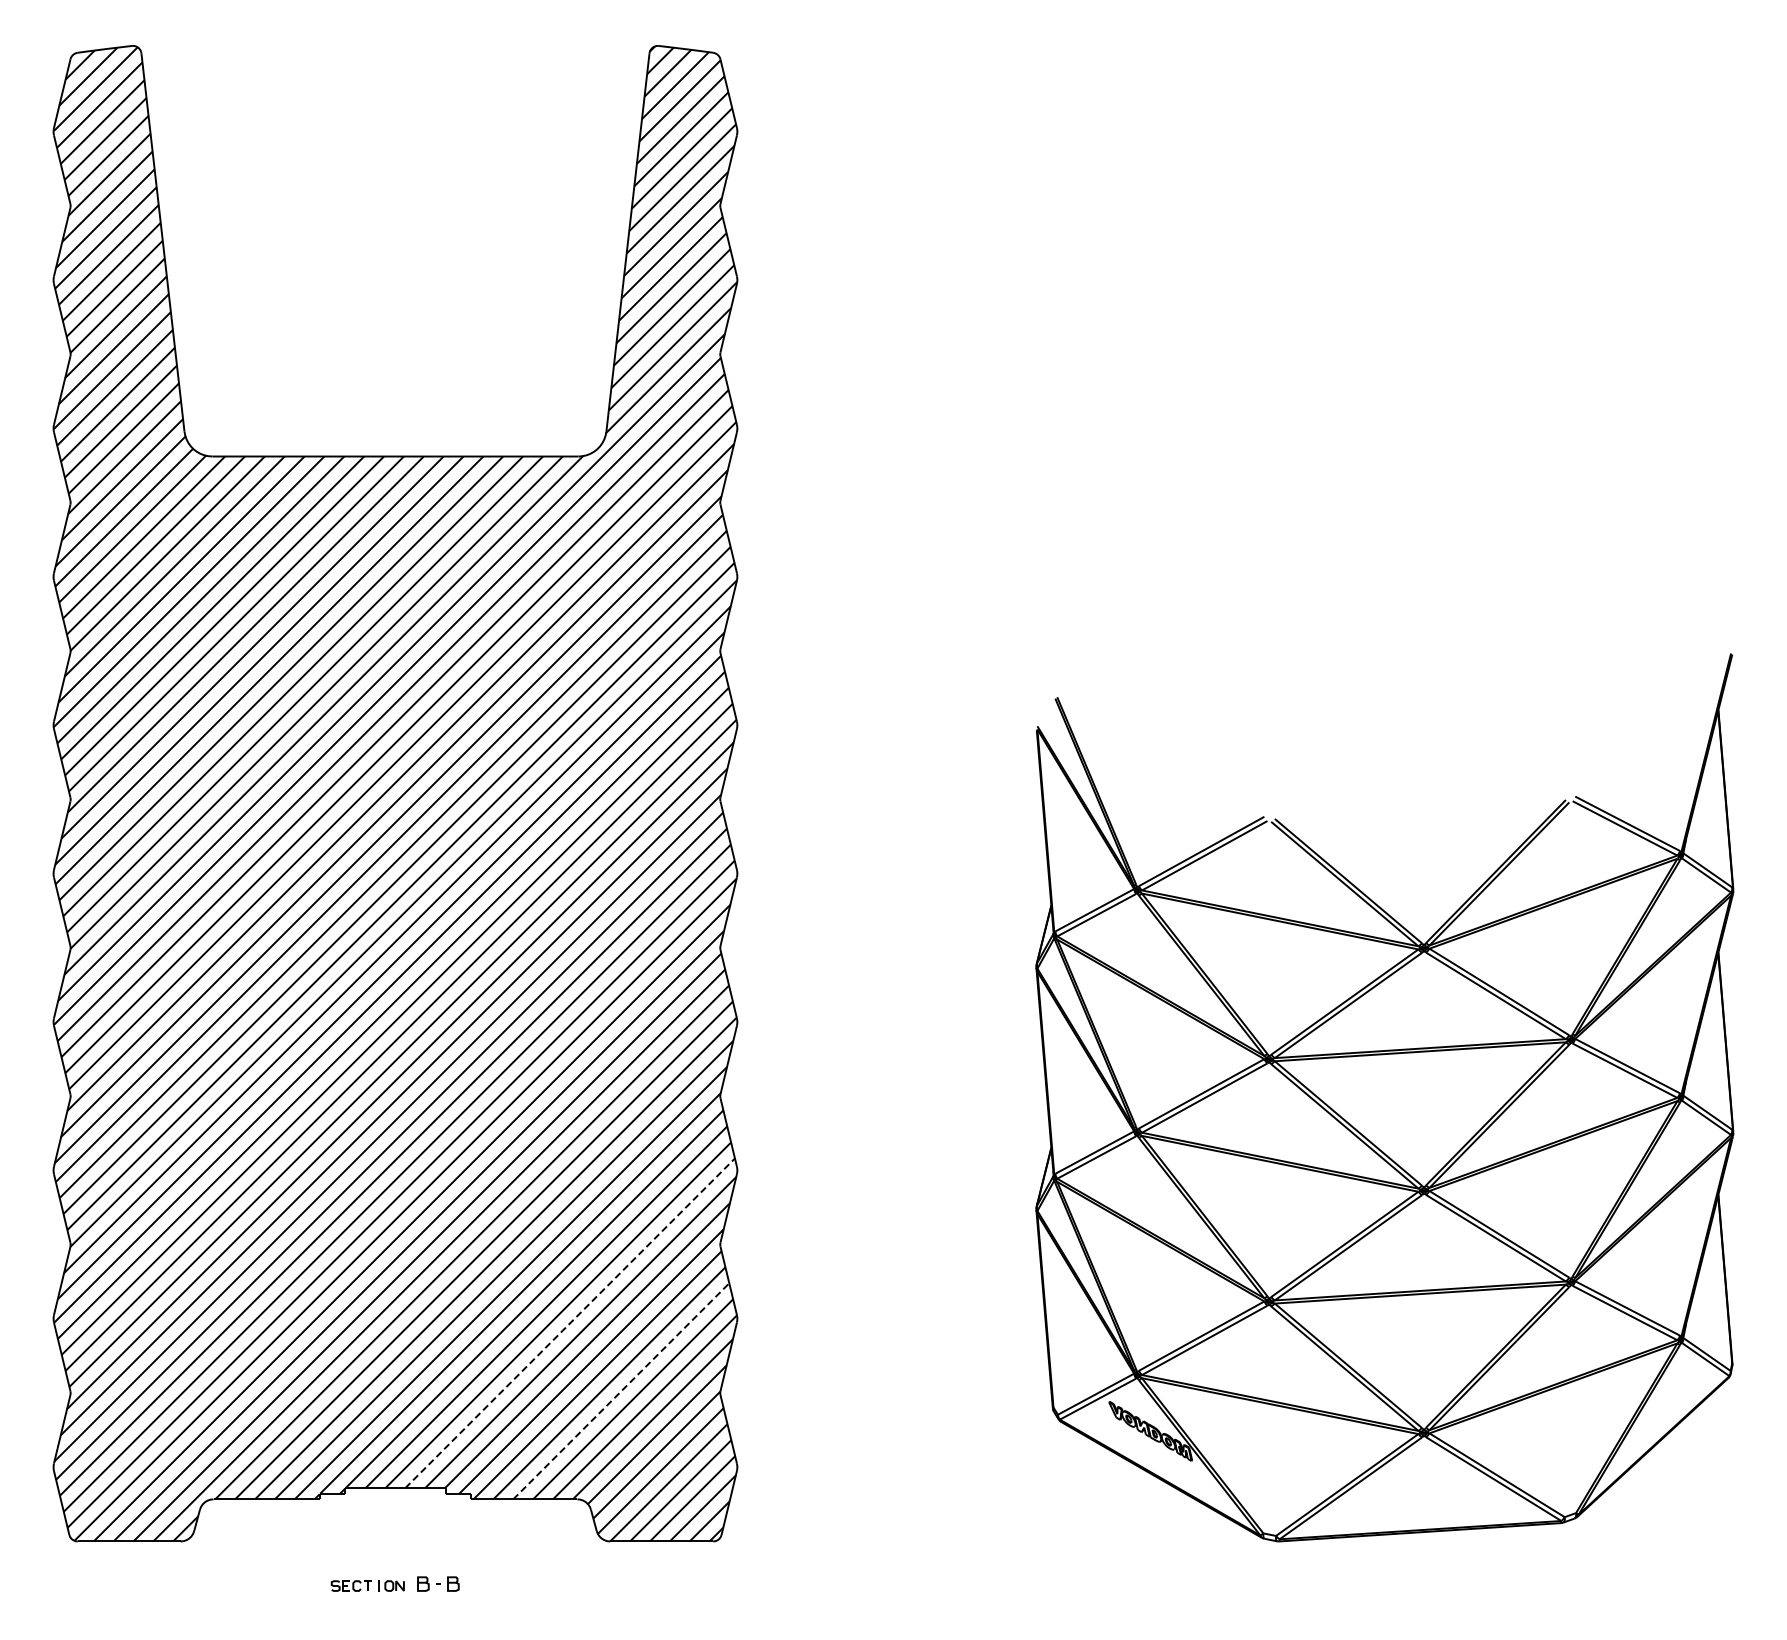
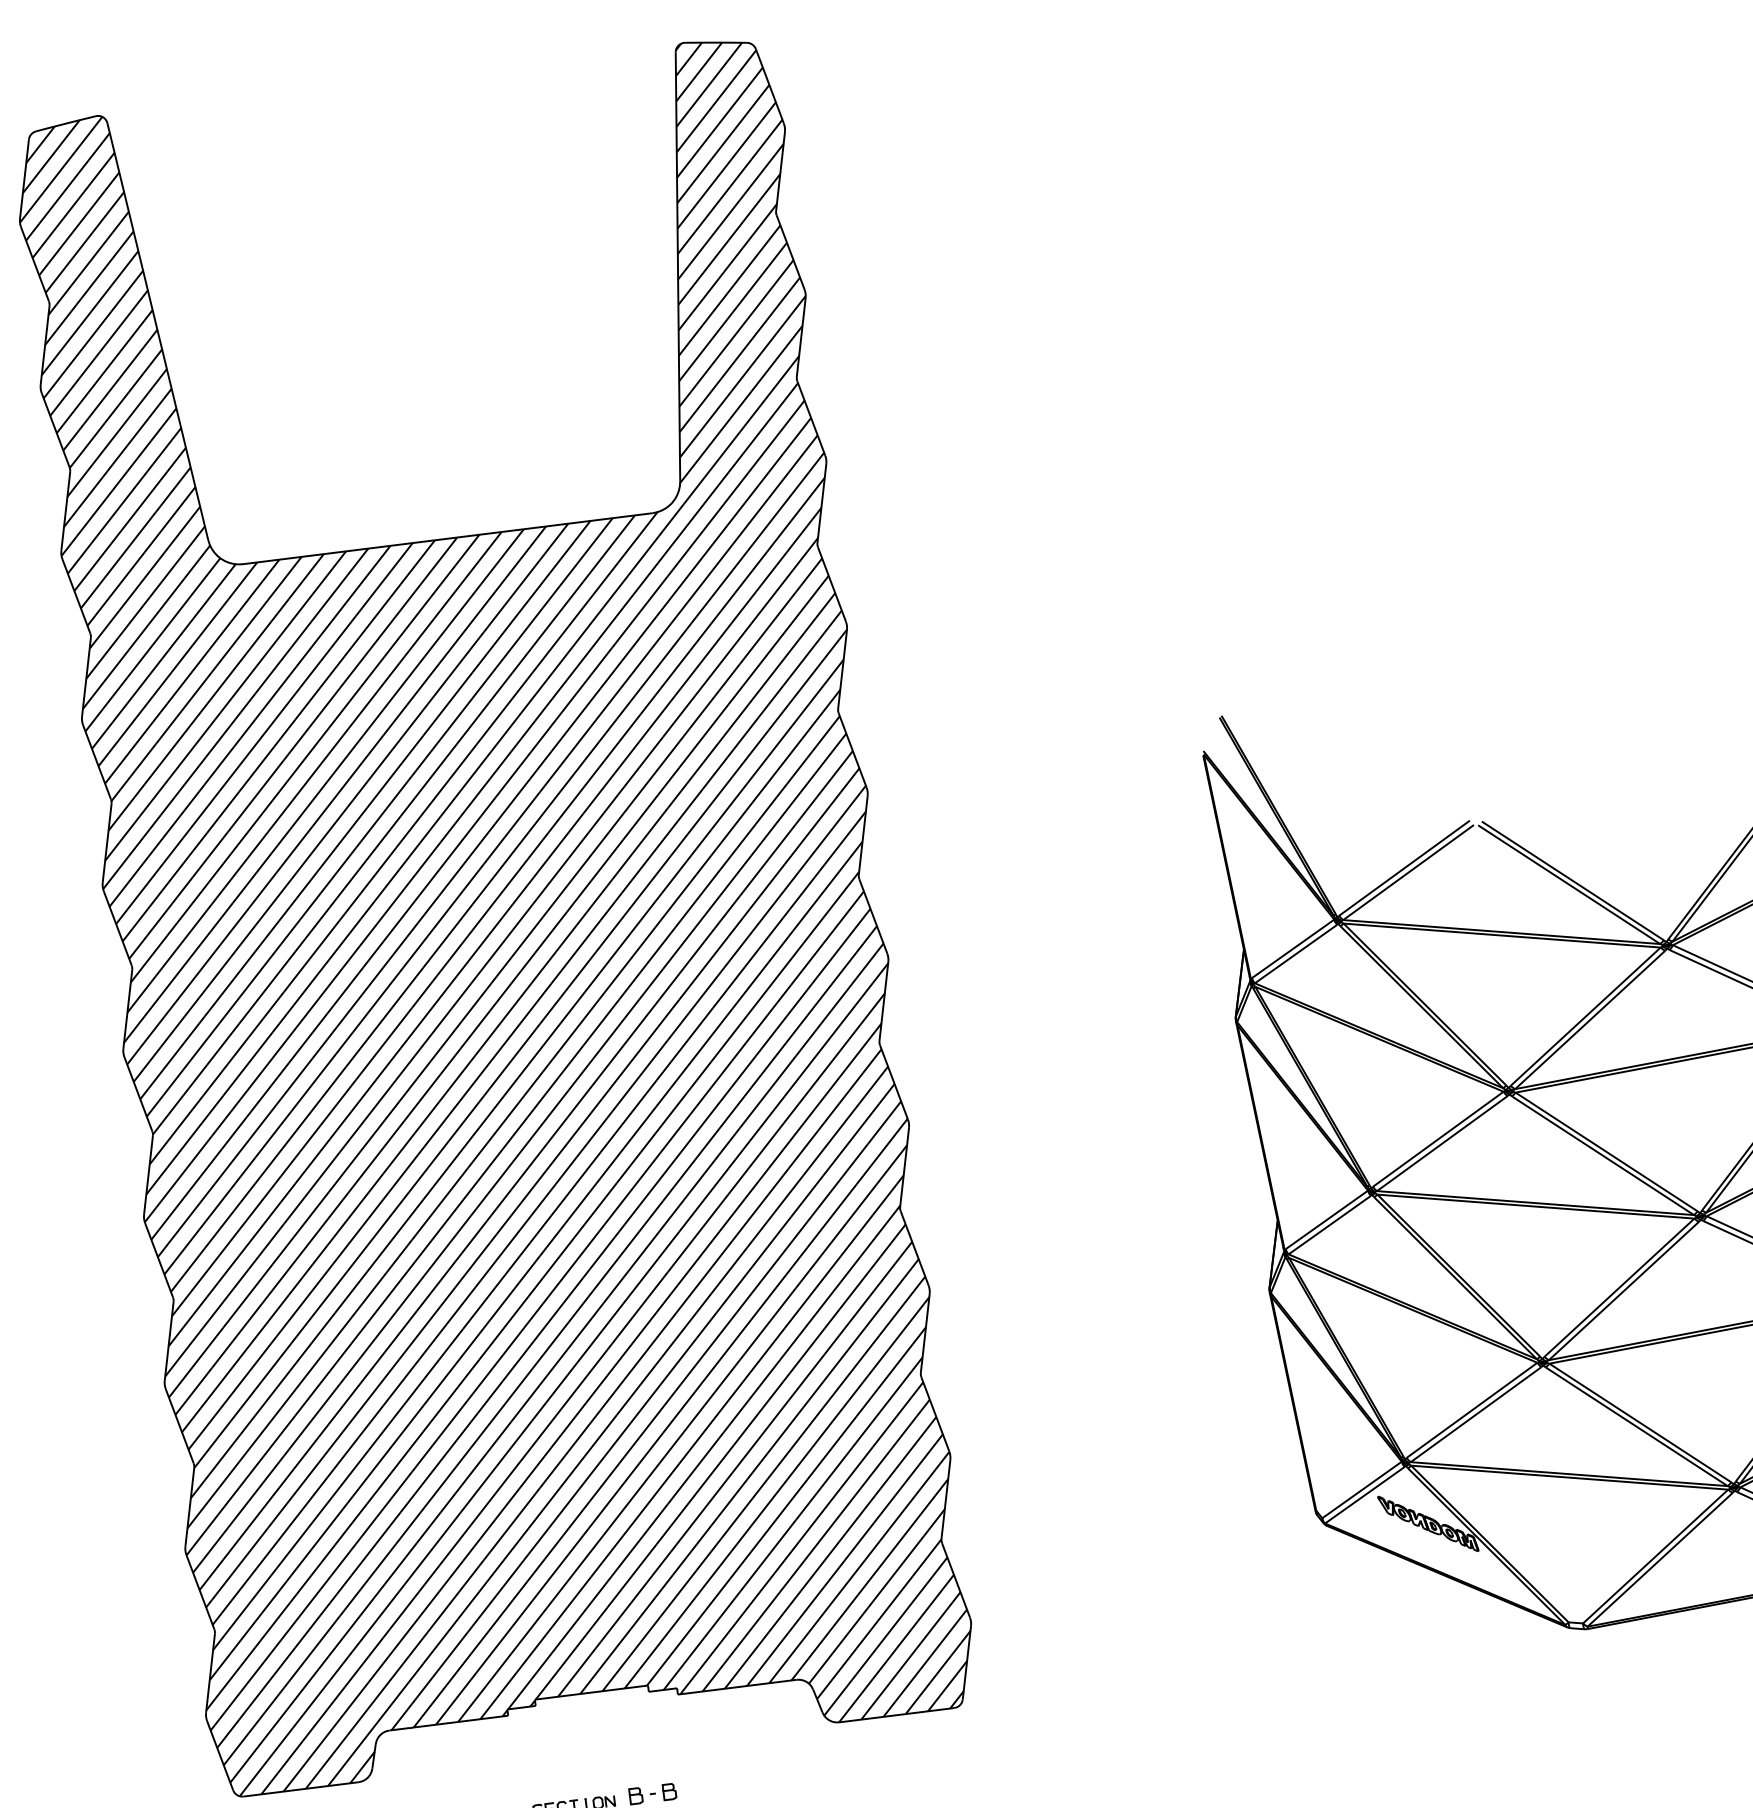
line: (570, 1322) -> (764, 1482), dashed -> solid
line: (621, 1391) -> (830, 1553), dashed -> solid

